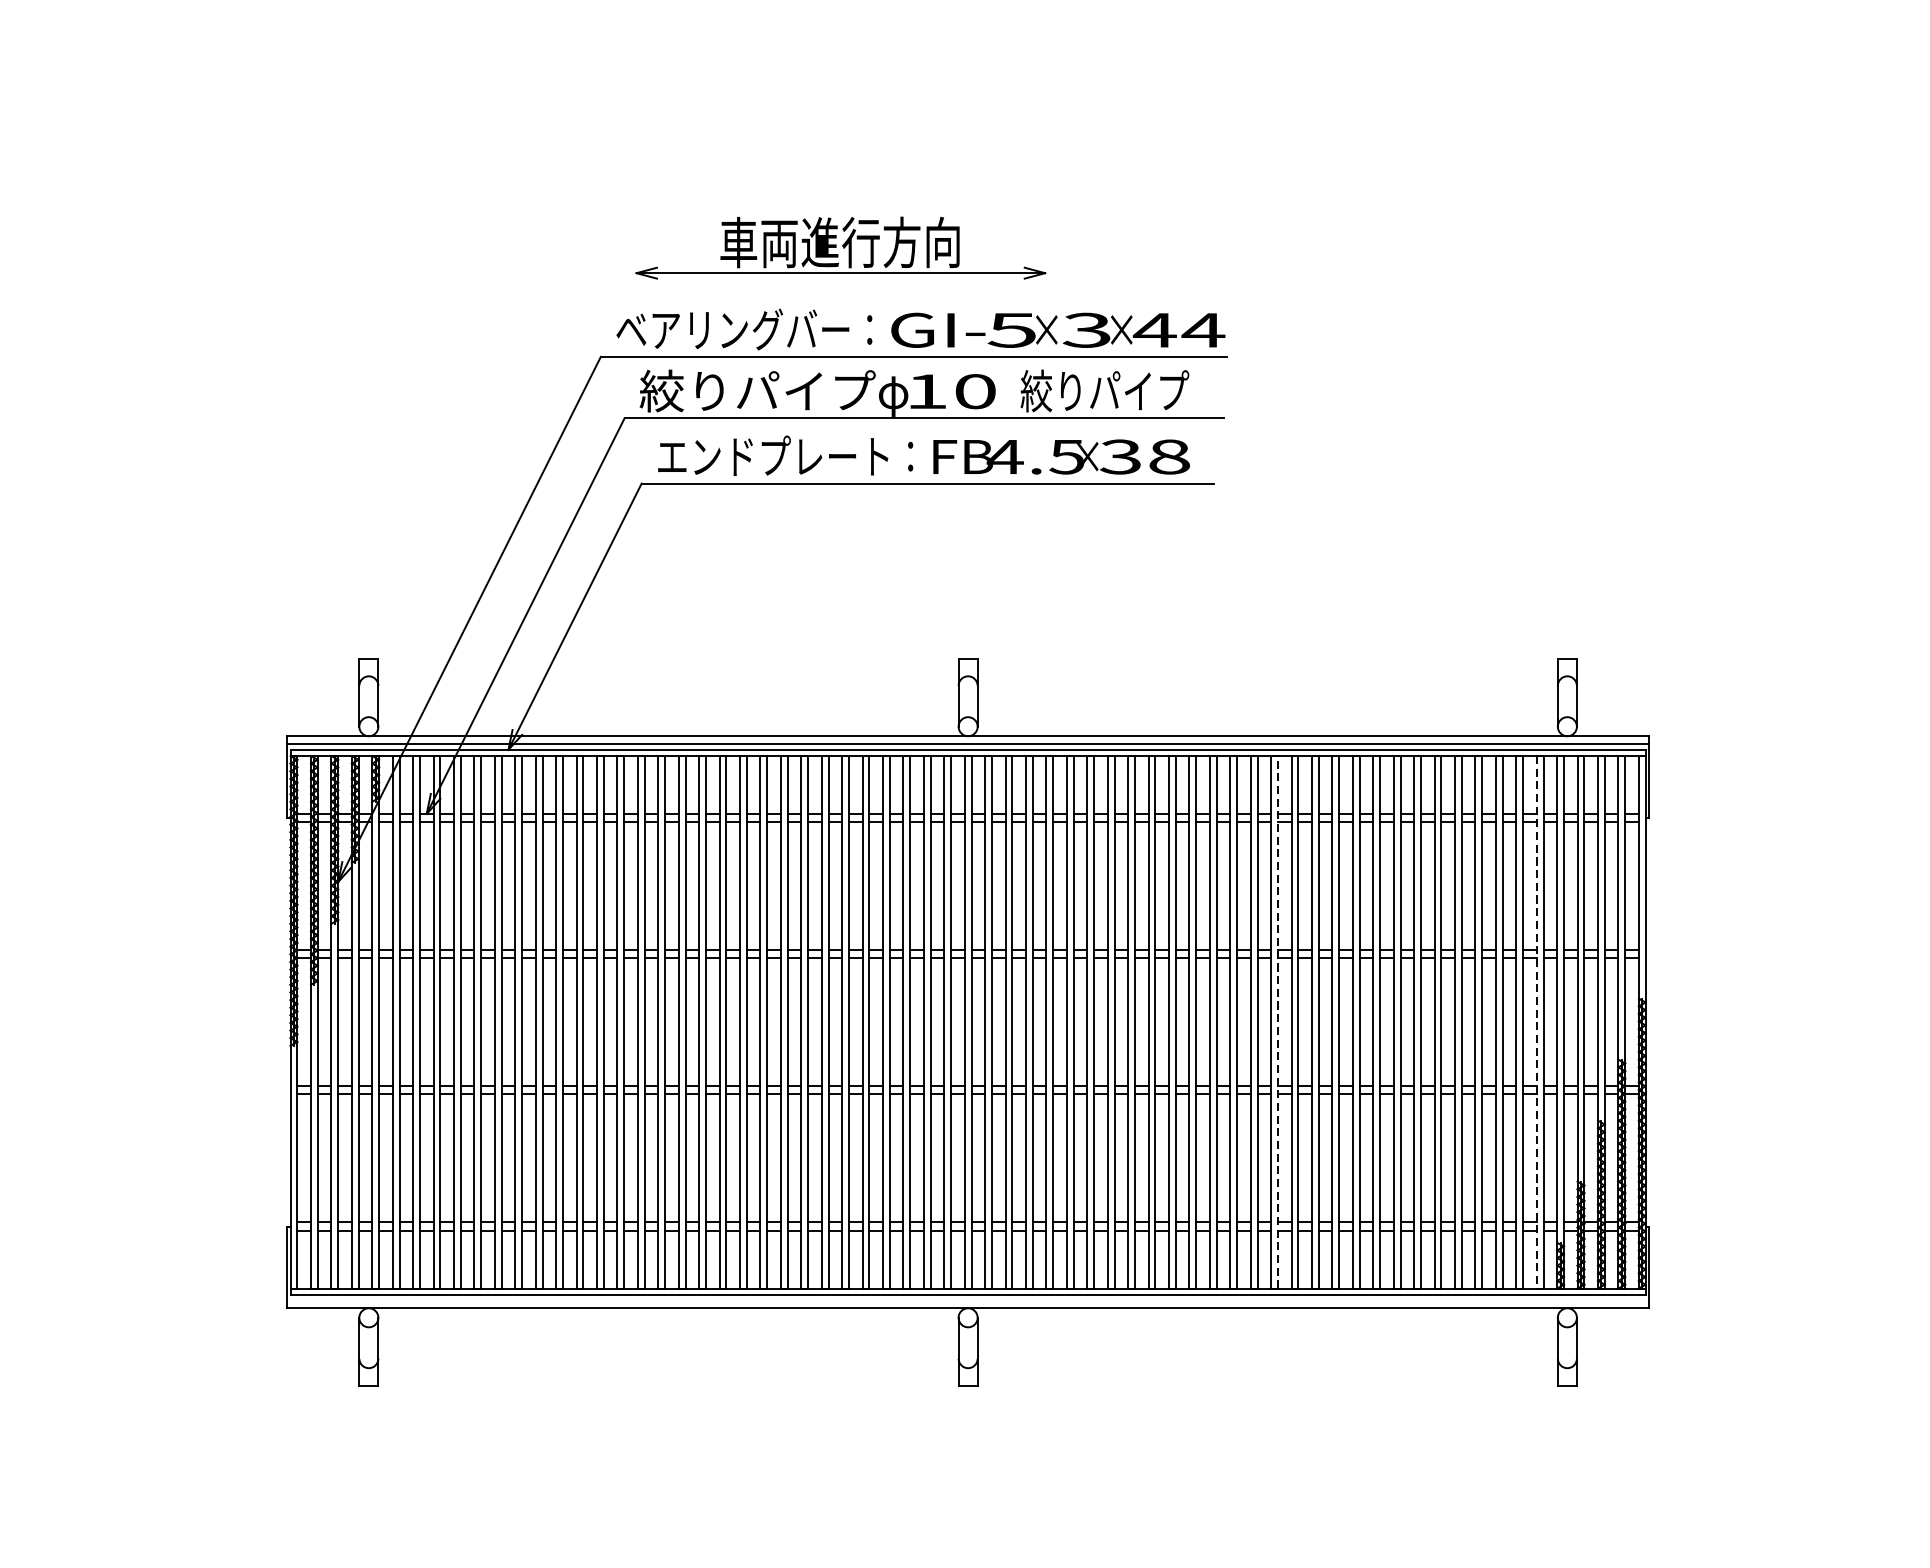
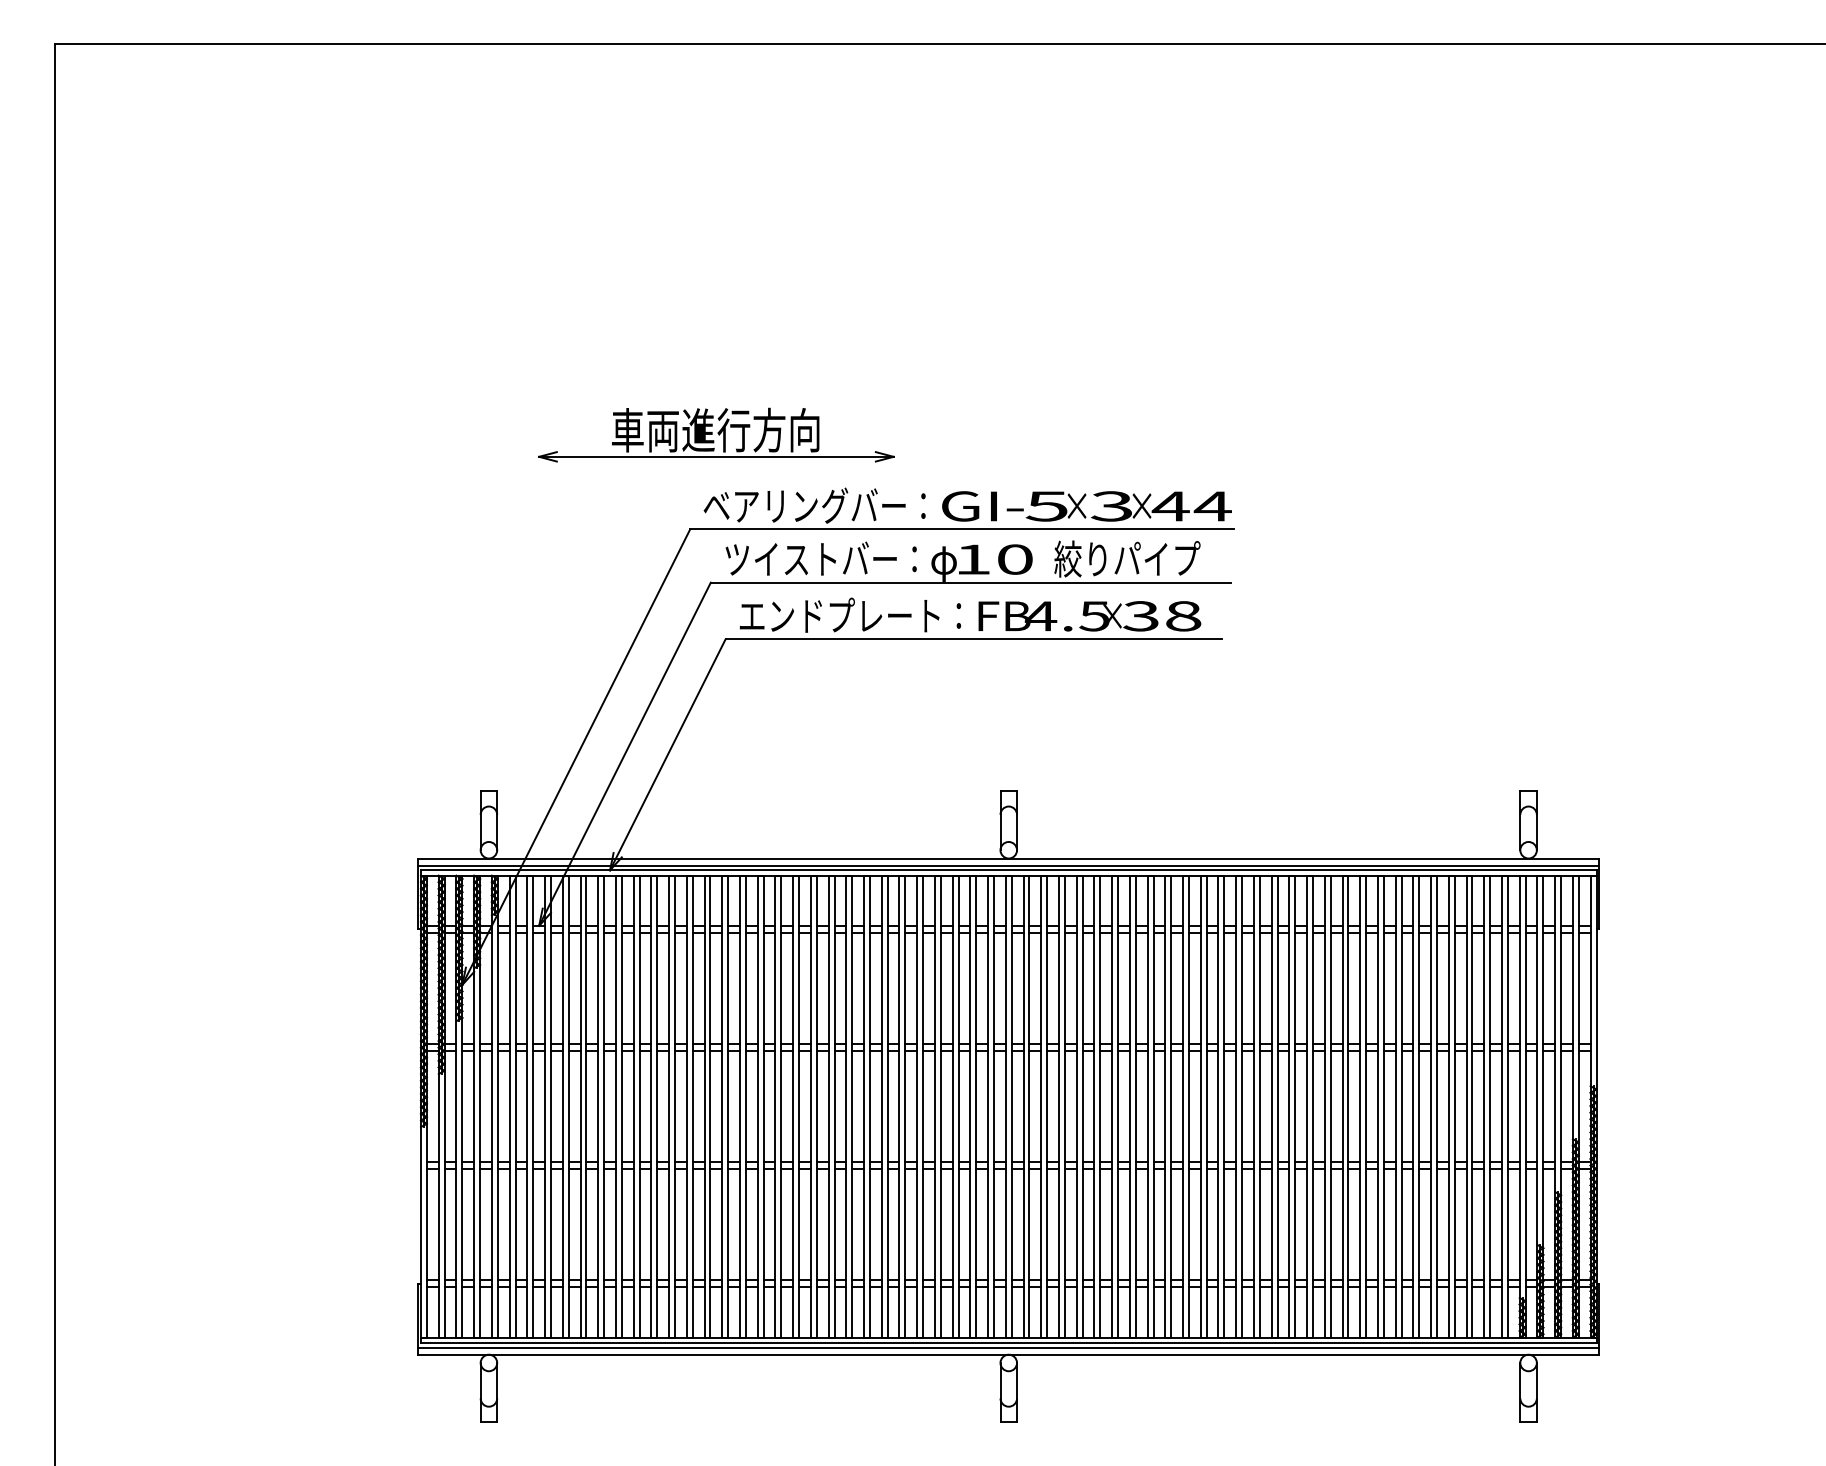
part: (841, 247) -> (716, 434), moved
text: (758, 390) -> (826, 558), 絞りパイプ -> ツイストバー：
line: (1277, 1022) -> (1277, 1106), dashed -> solid
line: (1537, 1022) -> (1502, 1106), dashed -> solid
line: (967, 1299) -> (1008, 1347), added

